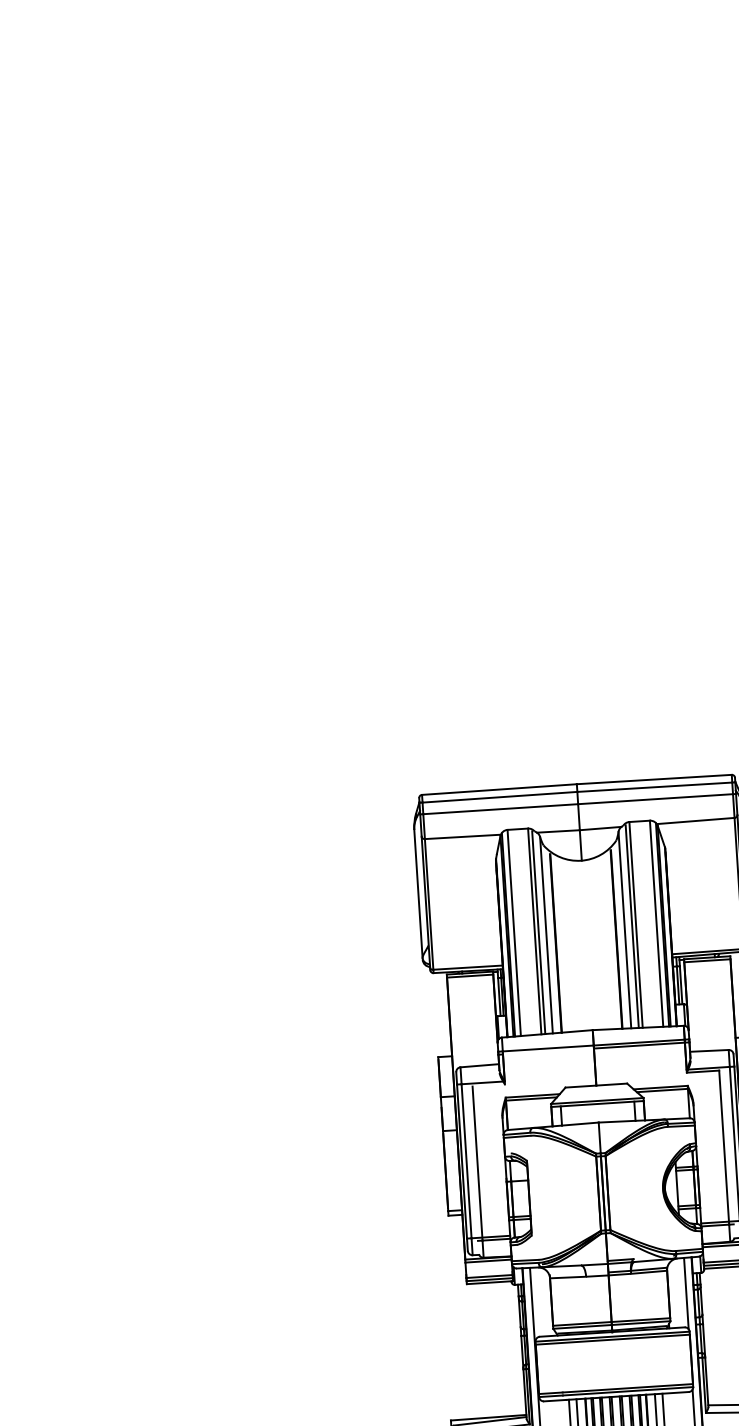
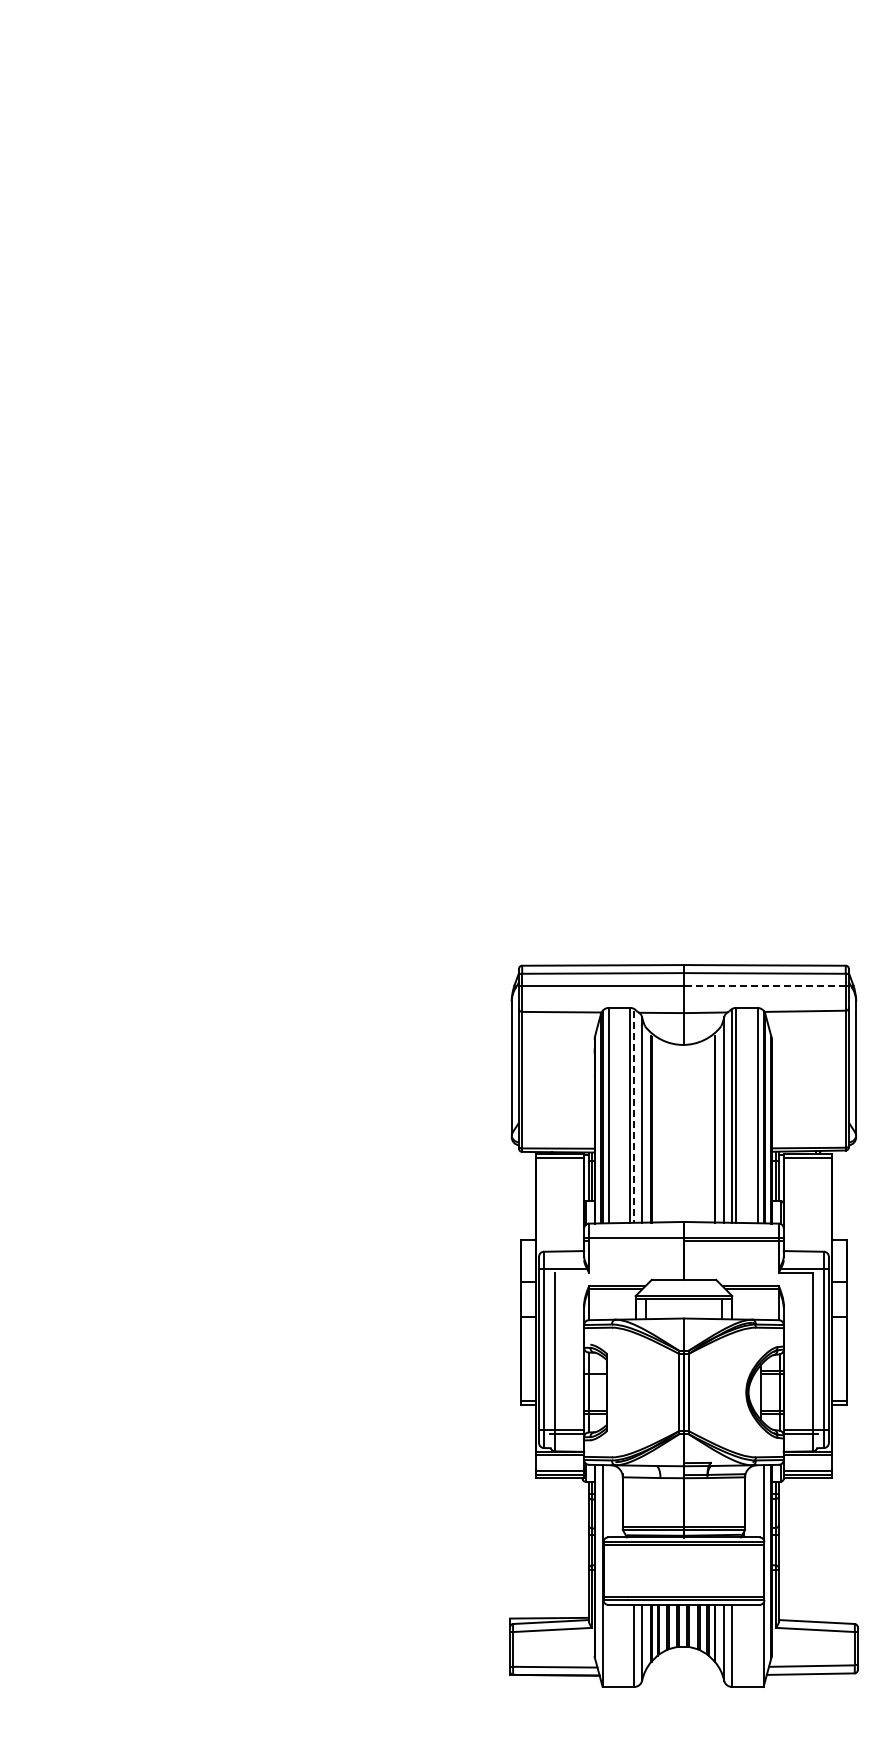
line: (655, 798) -> (764, 985), solid -> dashed
line: (538, 932) -> (634, 1116), solid -> dashed

